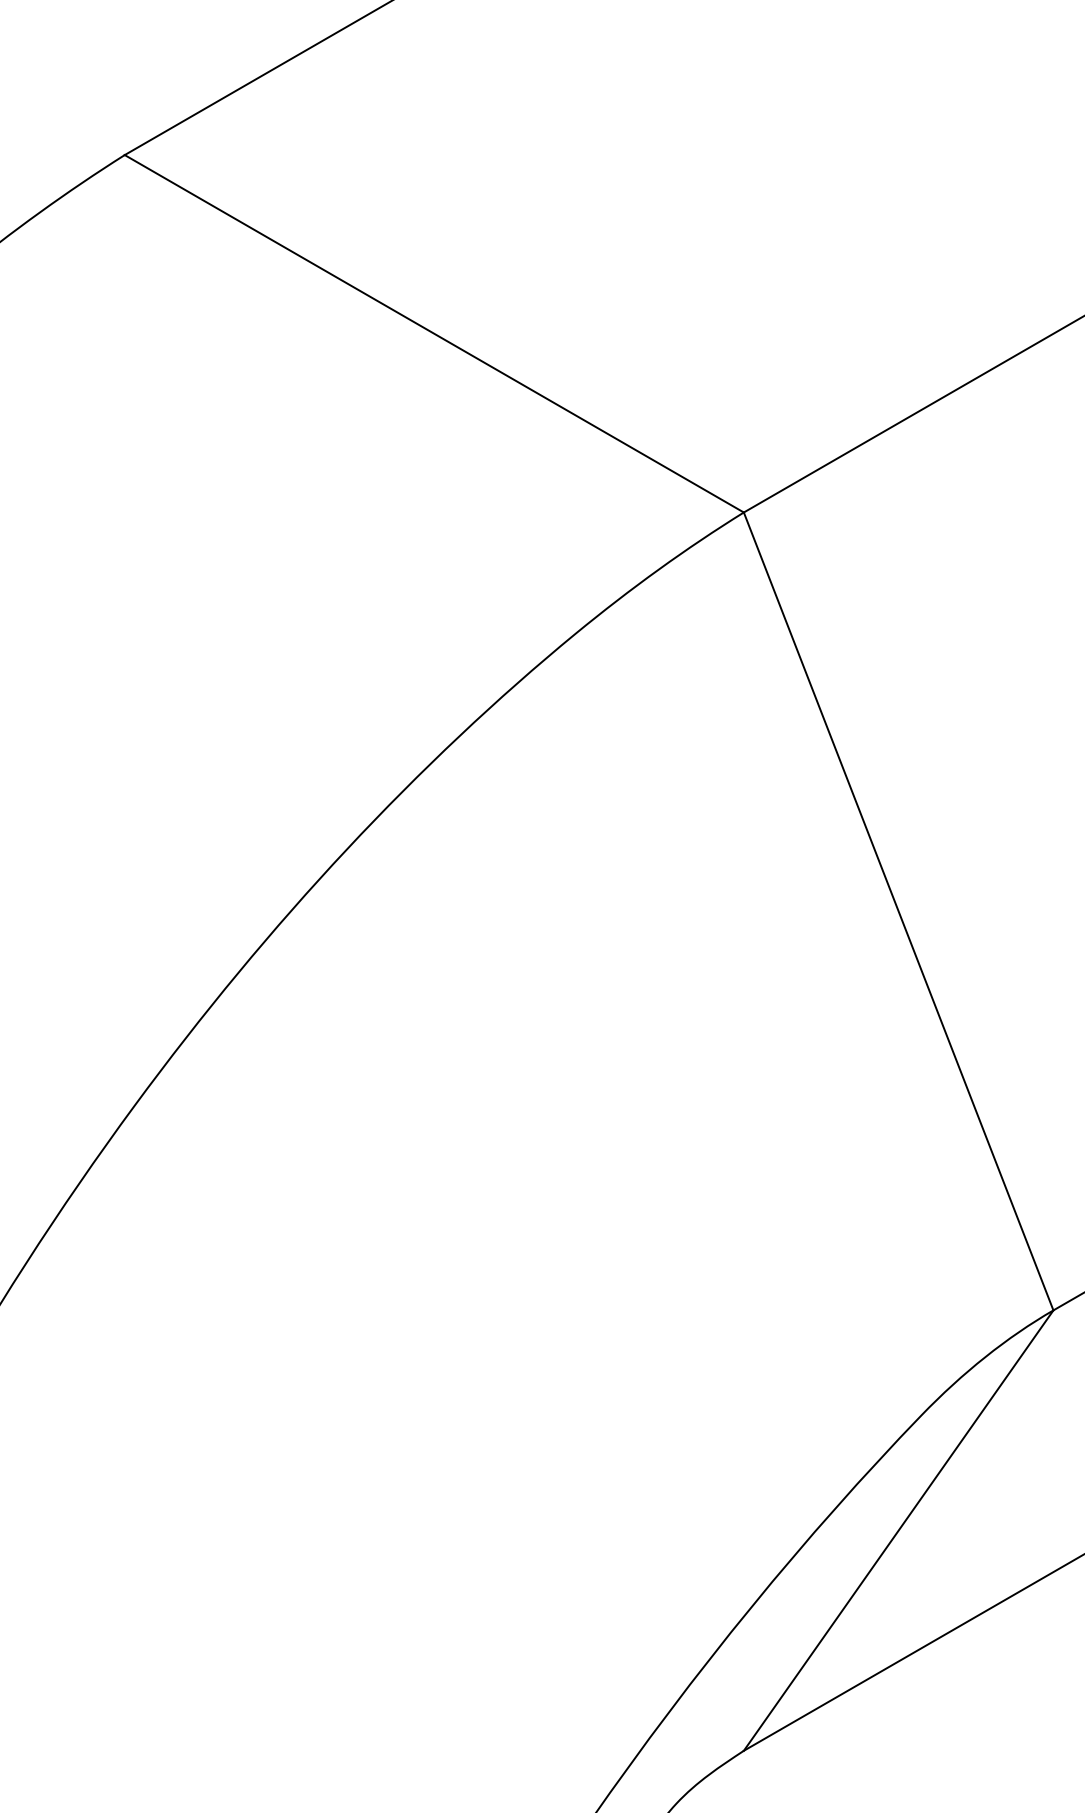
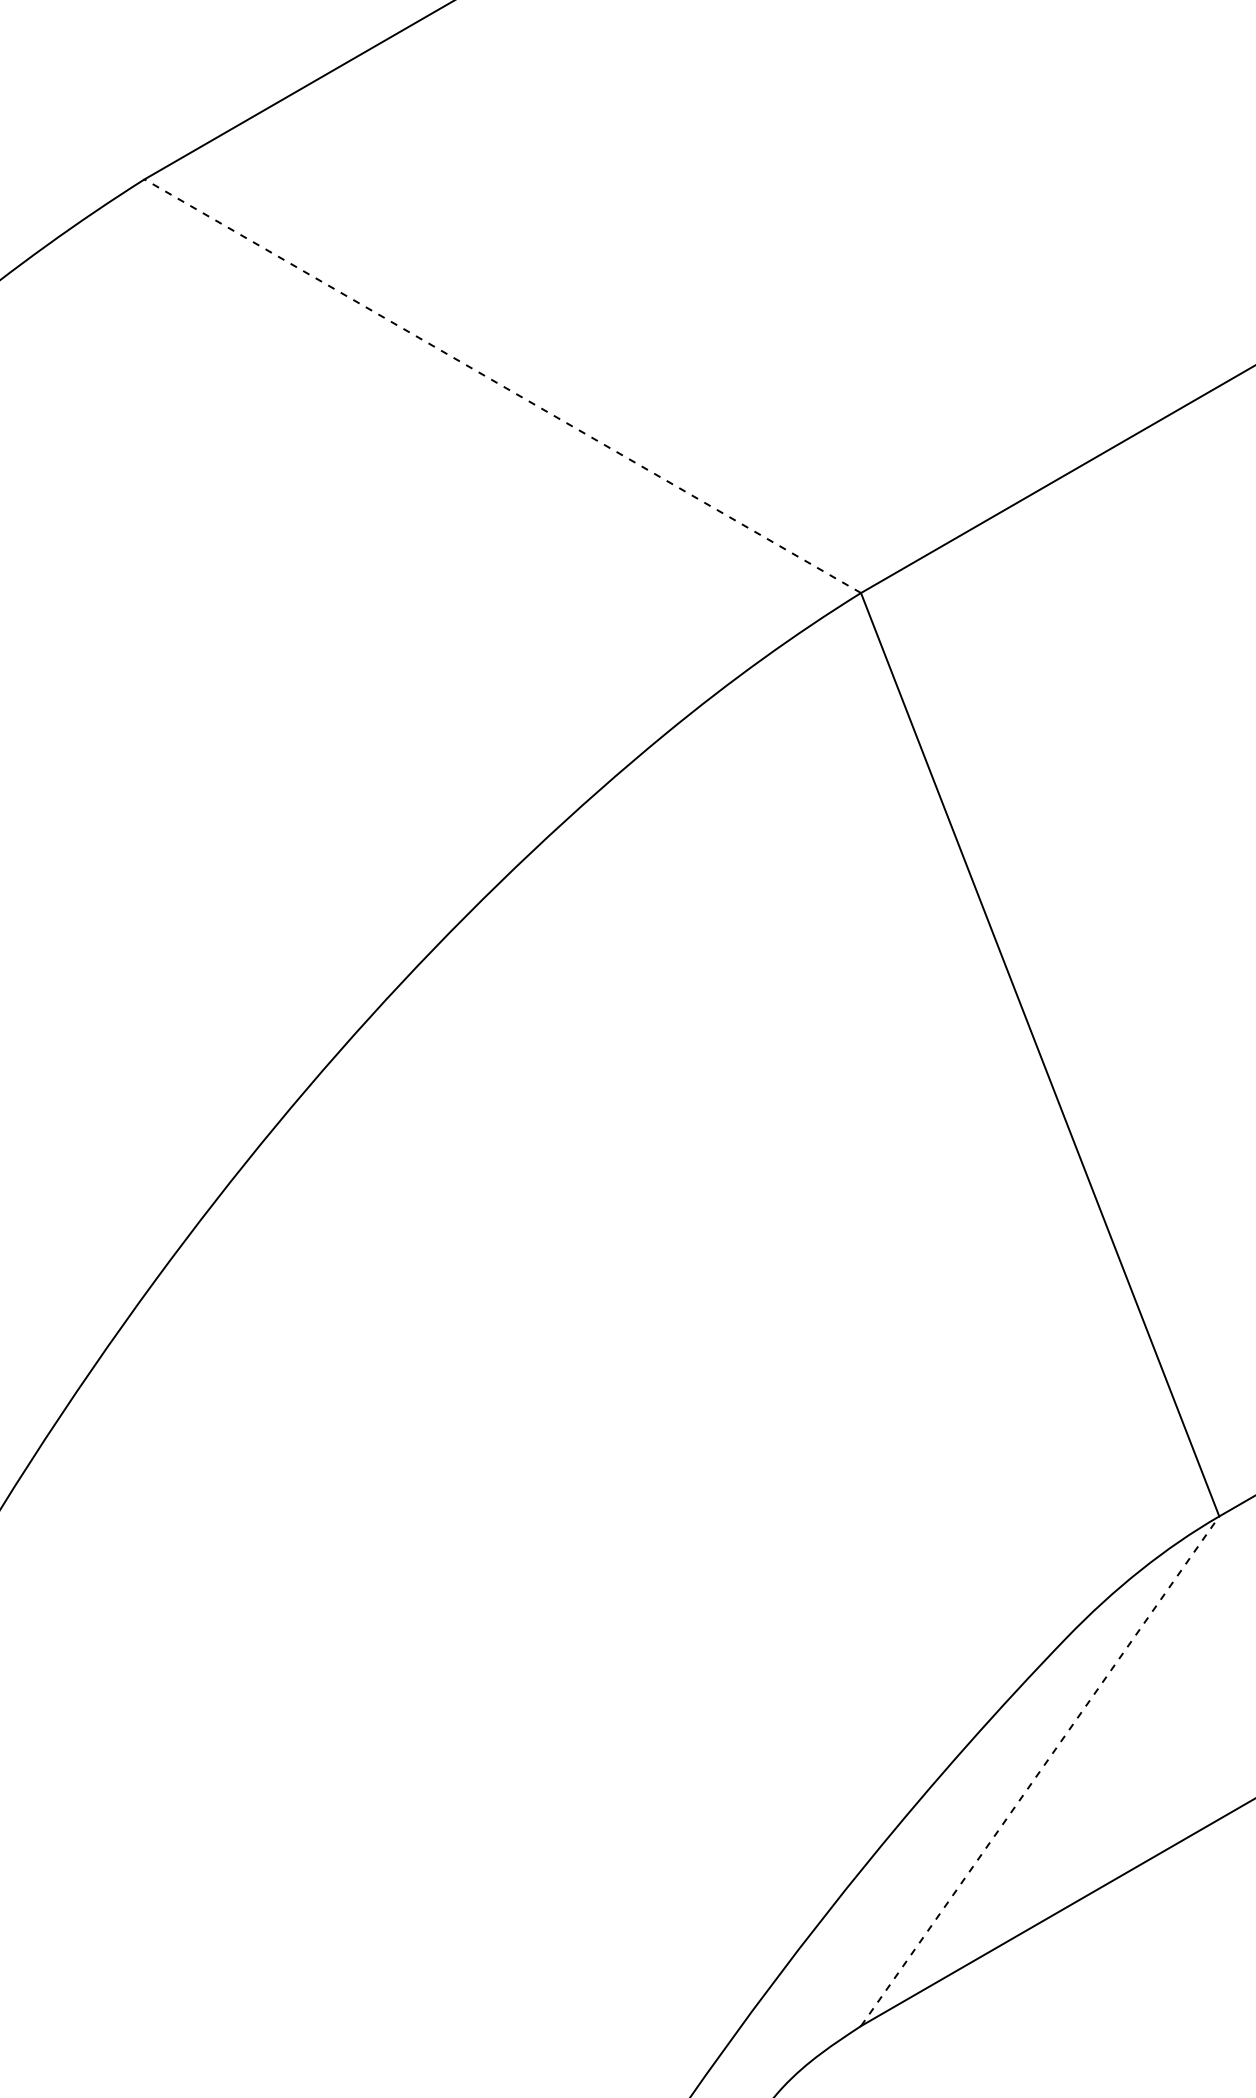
line: (434, 334) -> (502, 386), solid -> dashed
line: (898, 1530) -> (1040, 1771), solid -> dashed

